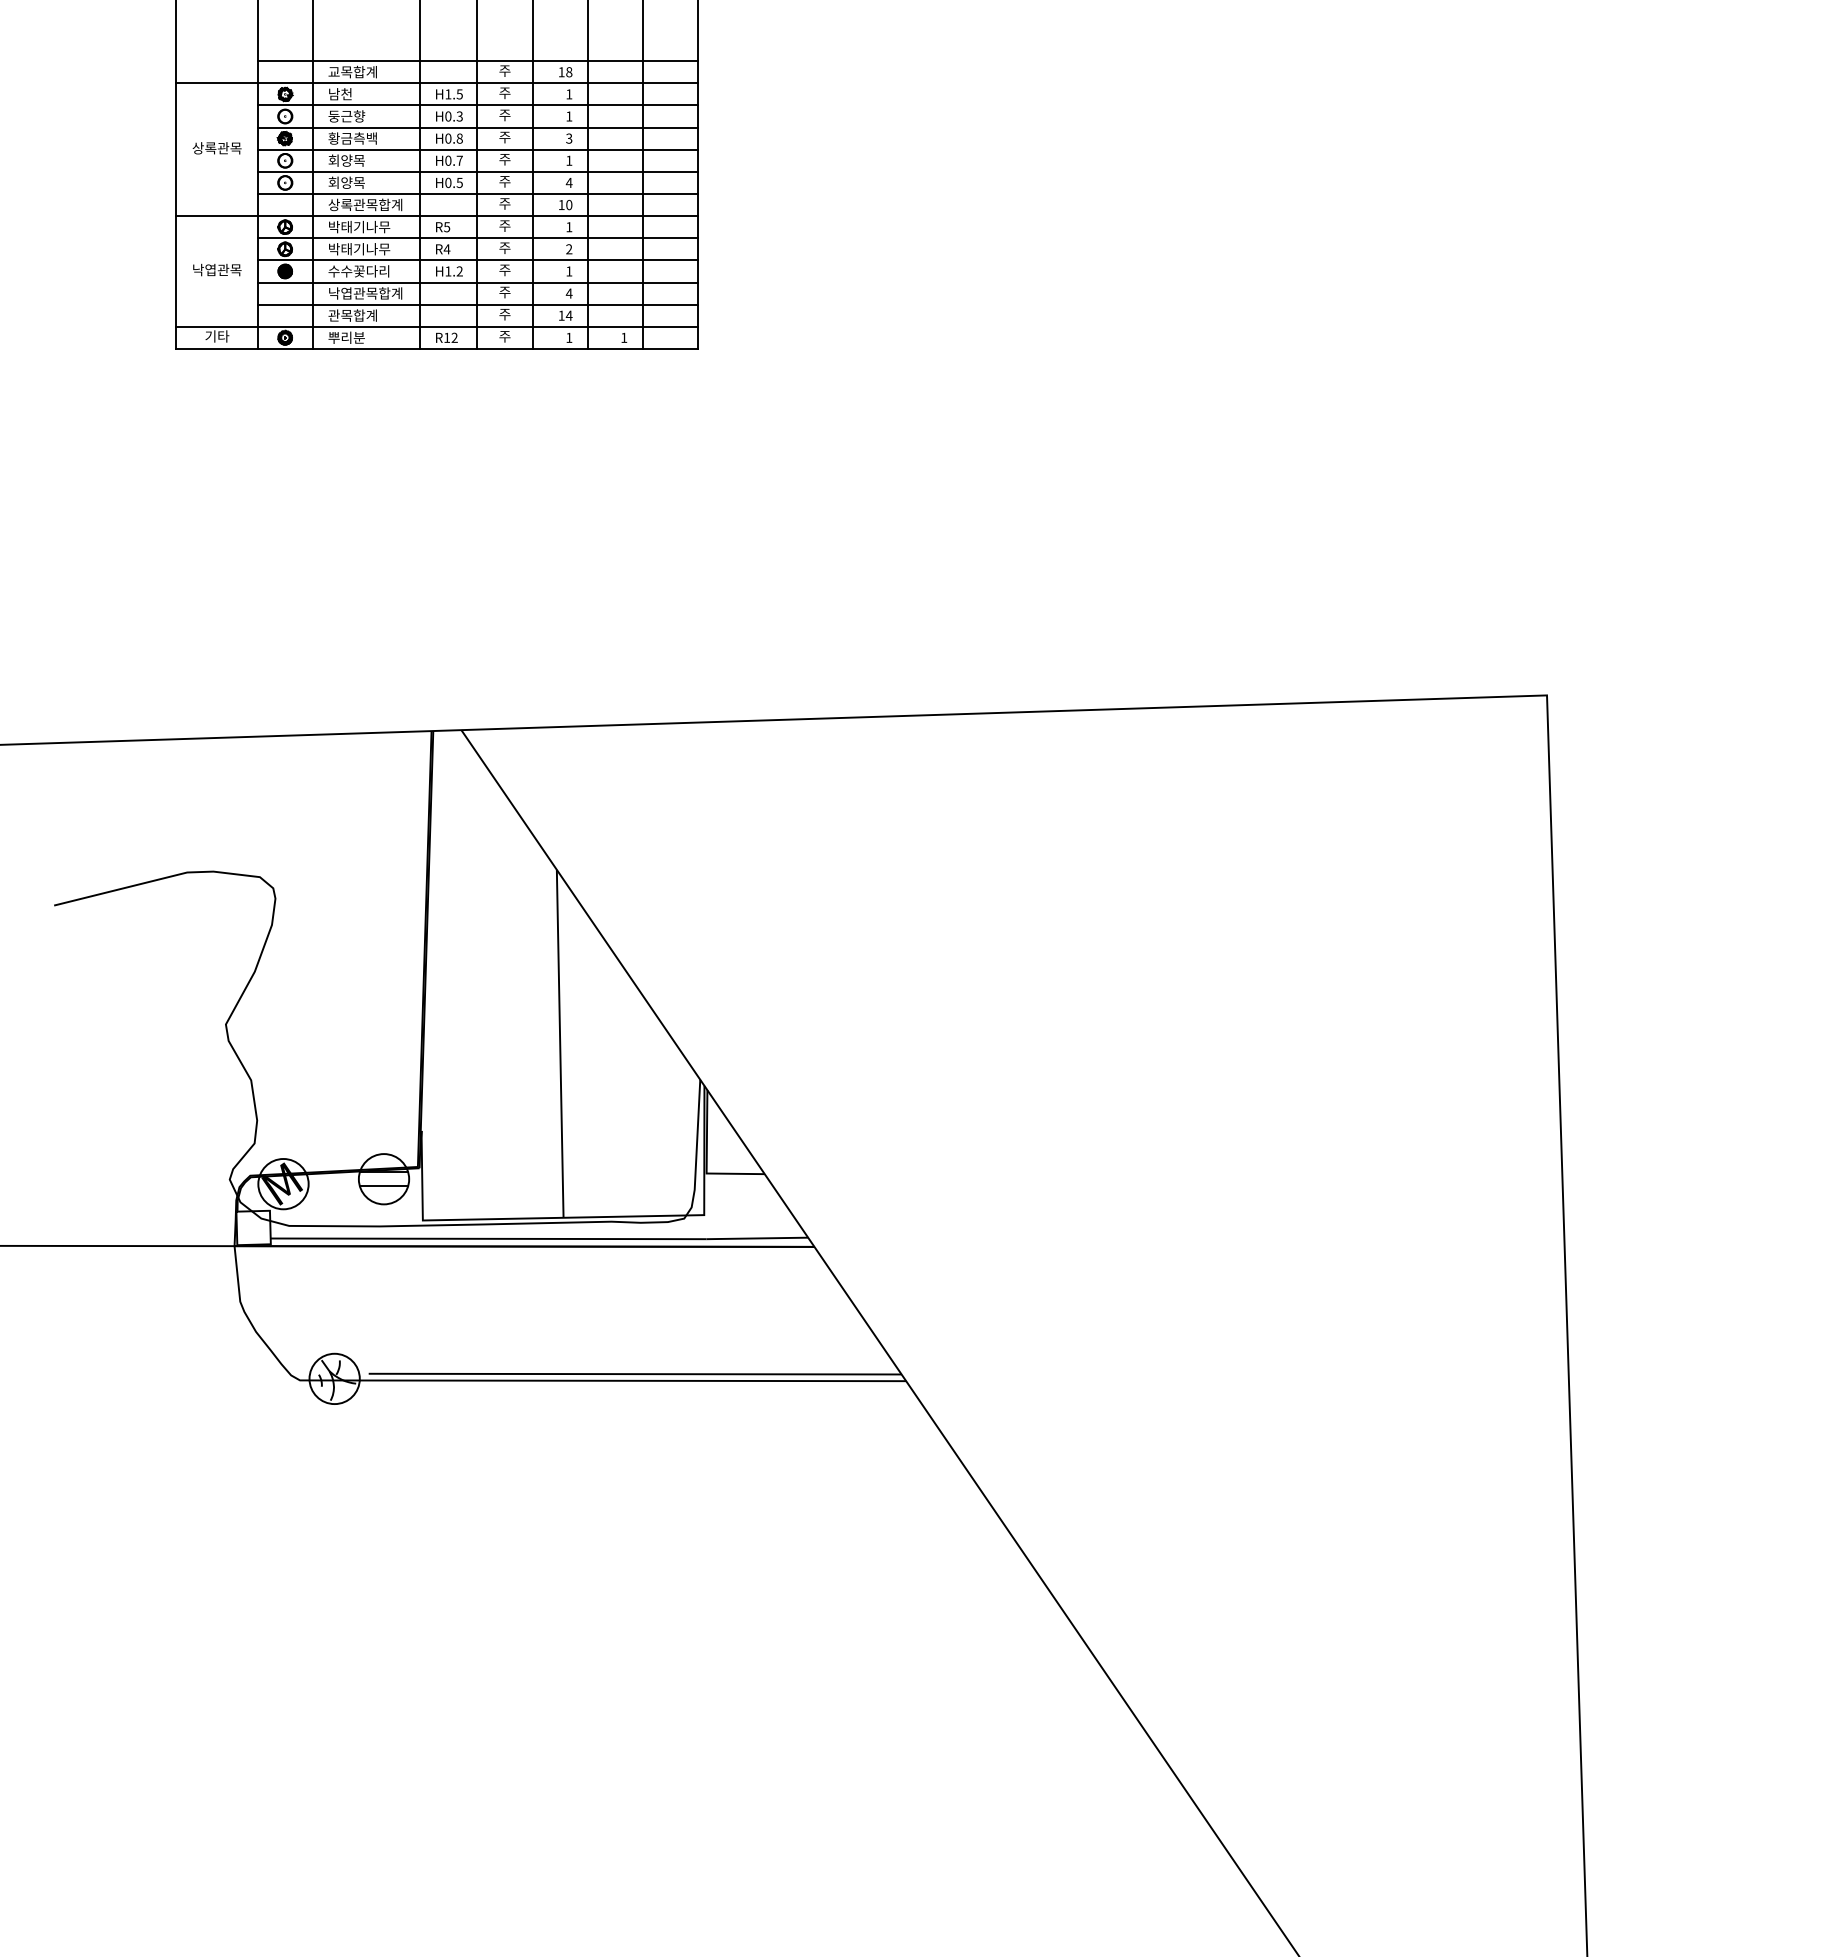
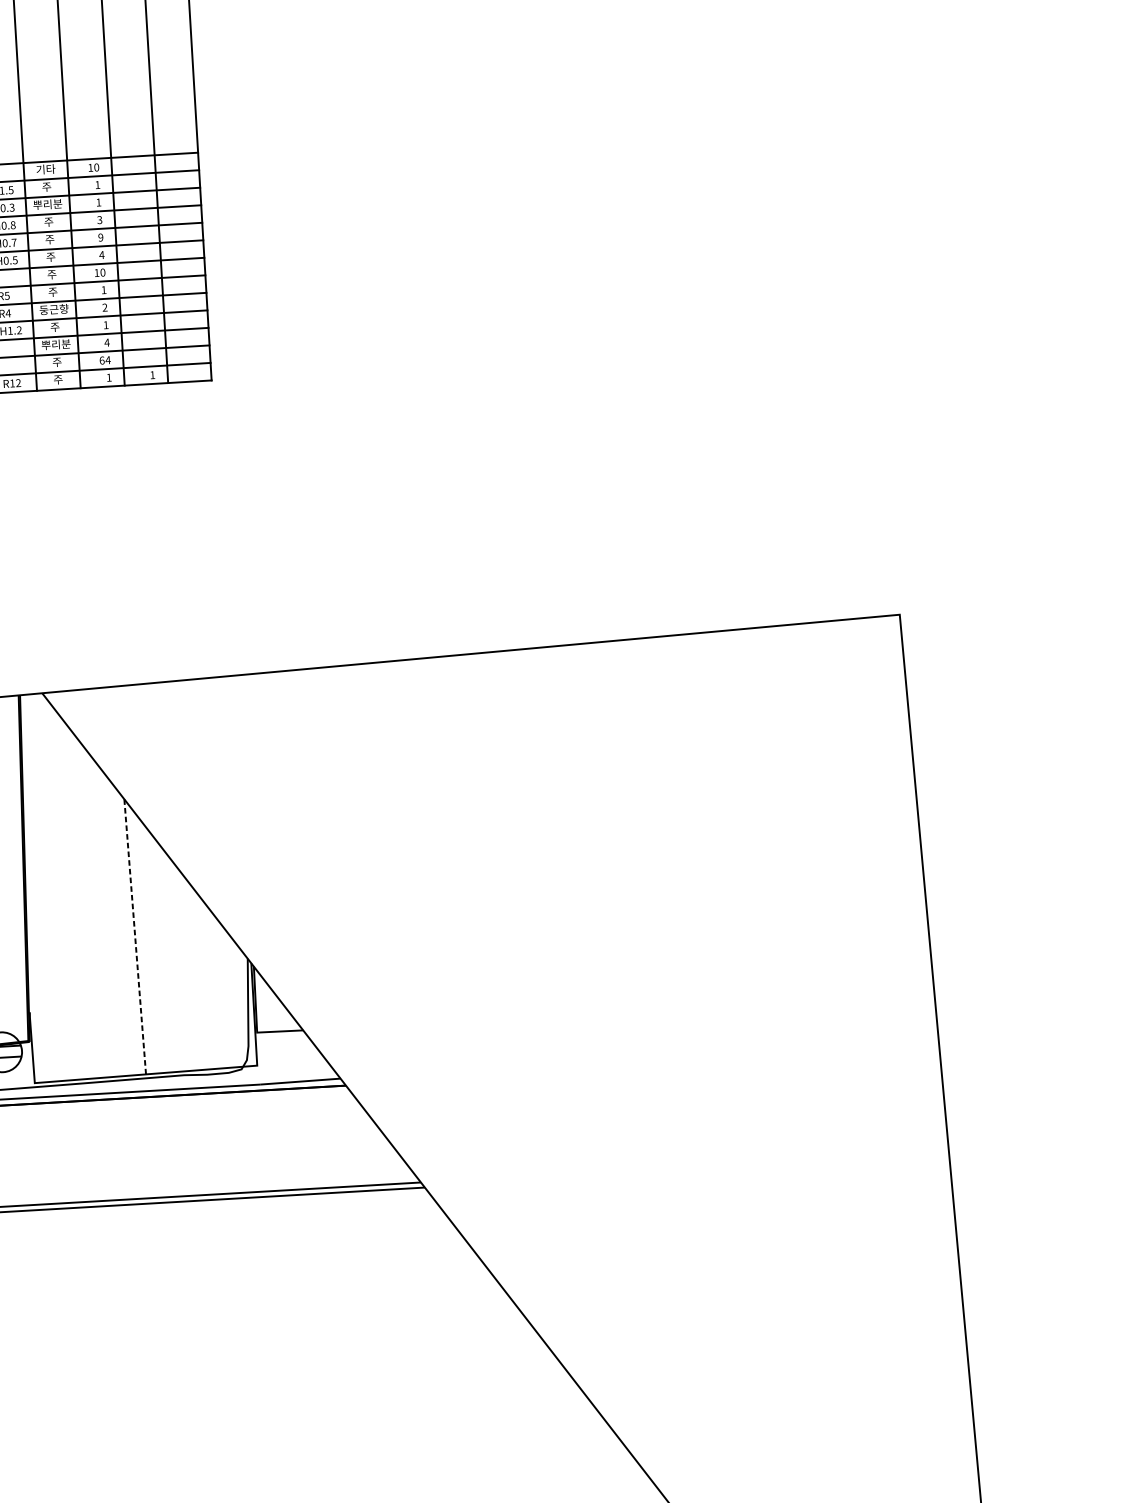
text: (505, 70) -> (46, 169), 주 -> 기타
text: (569, 72) -> (96, 167), 18 -> 10
text: (504, 115) -> (47, 204), 주 -> 뿌리분
text: (569, 160) -> (101, 237), 1 -> 9
text: (504, 247) -> (53, 309), 주 -> 둥근향
text: (504, 292) -> (55, 344), 주 -> 뿌리분
text: (561, 315) -> (101, 360), 14 -> 64
line: (560, 1043) -> (135, 936), solid -> dashed

